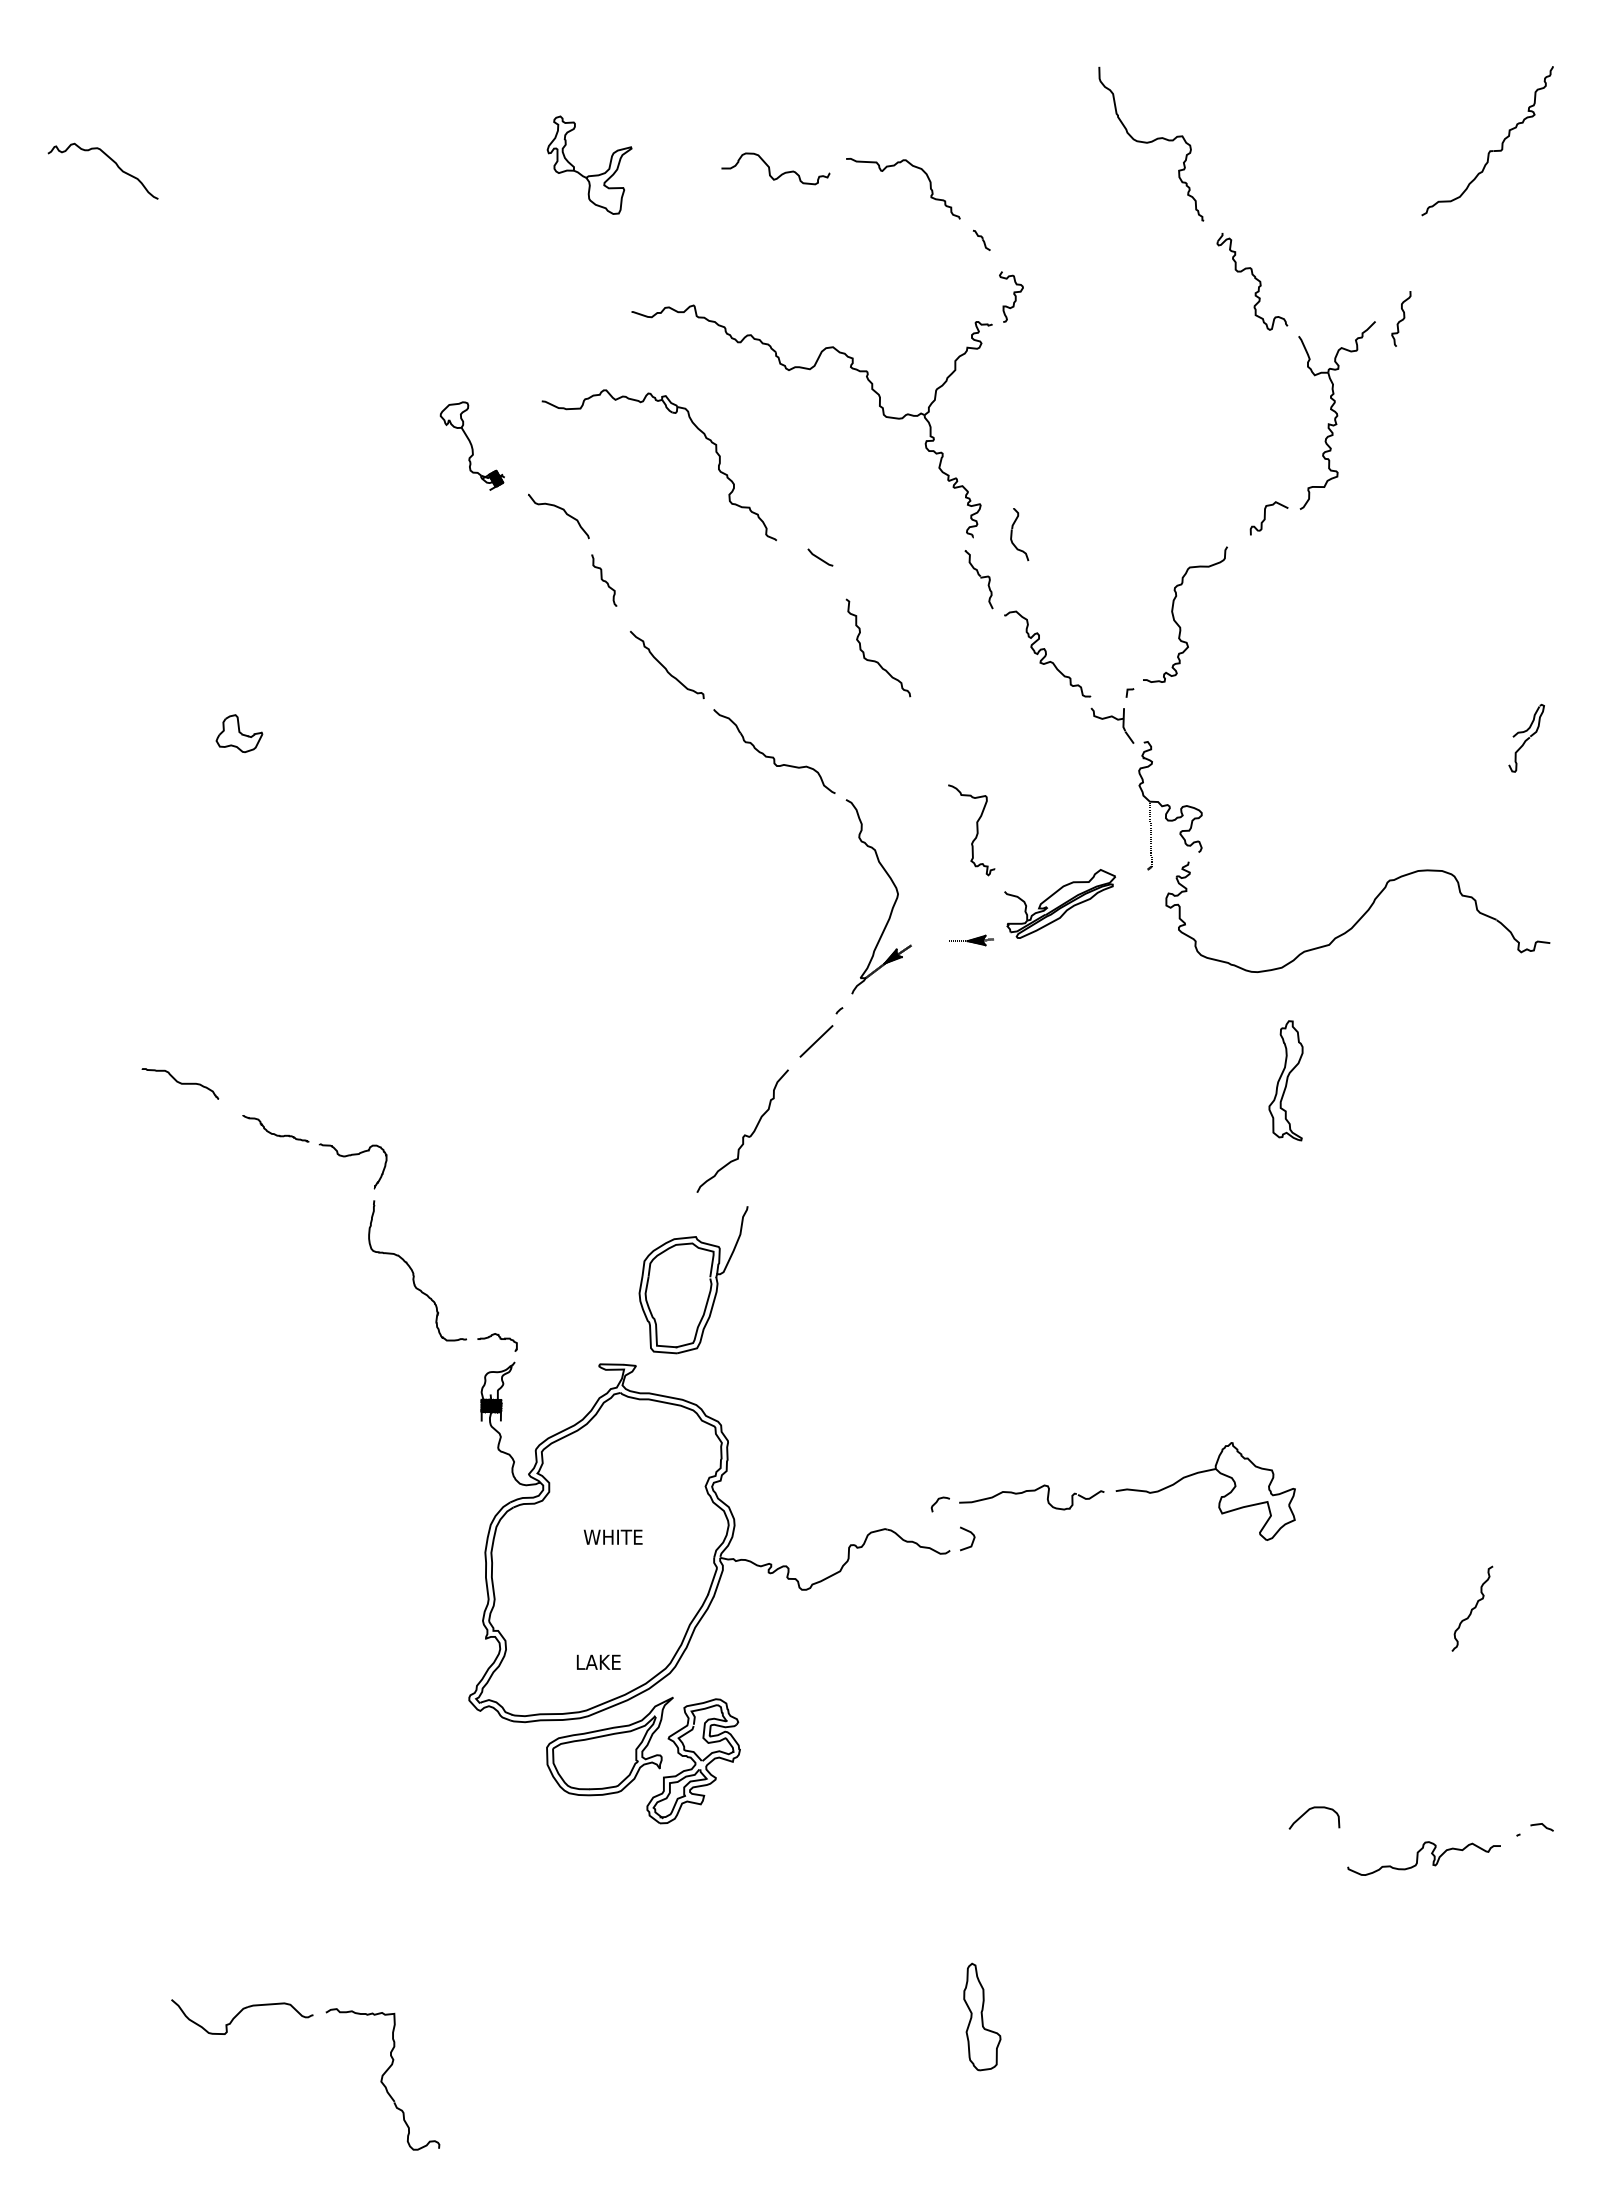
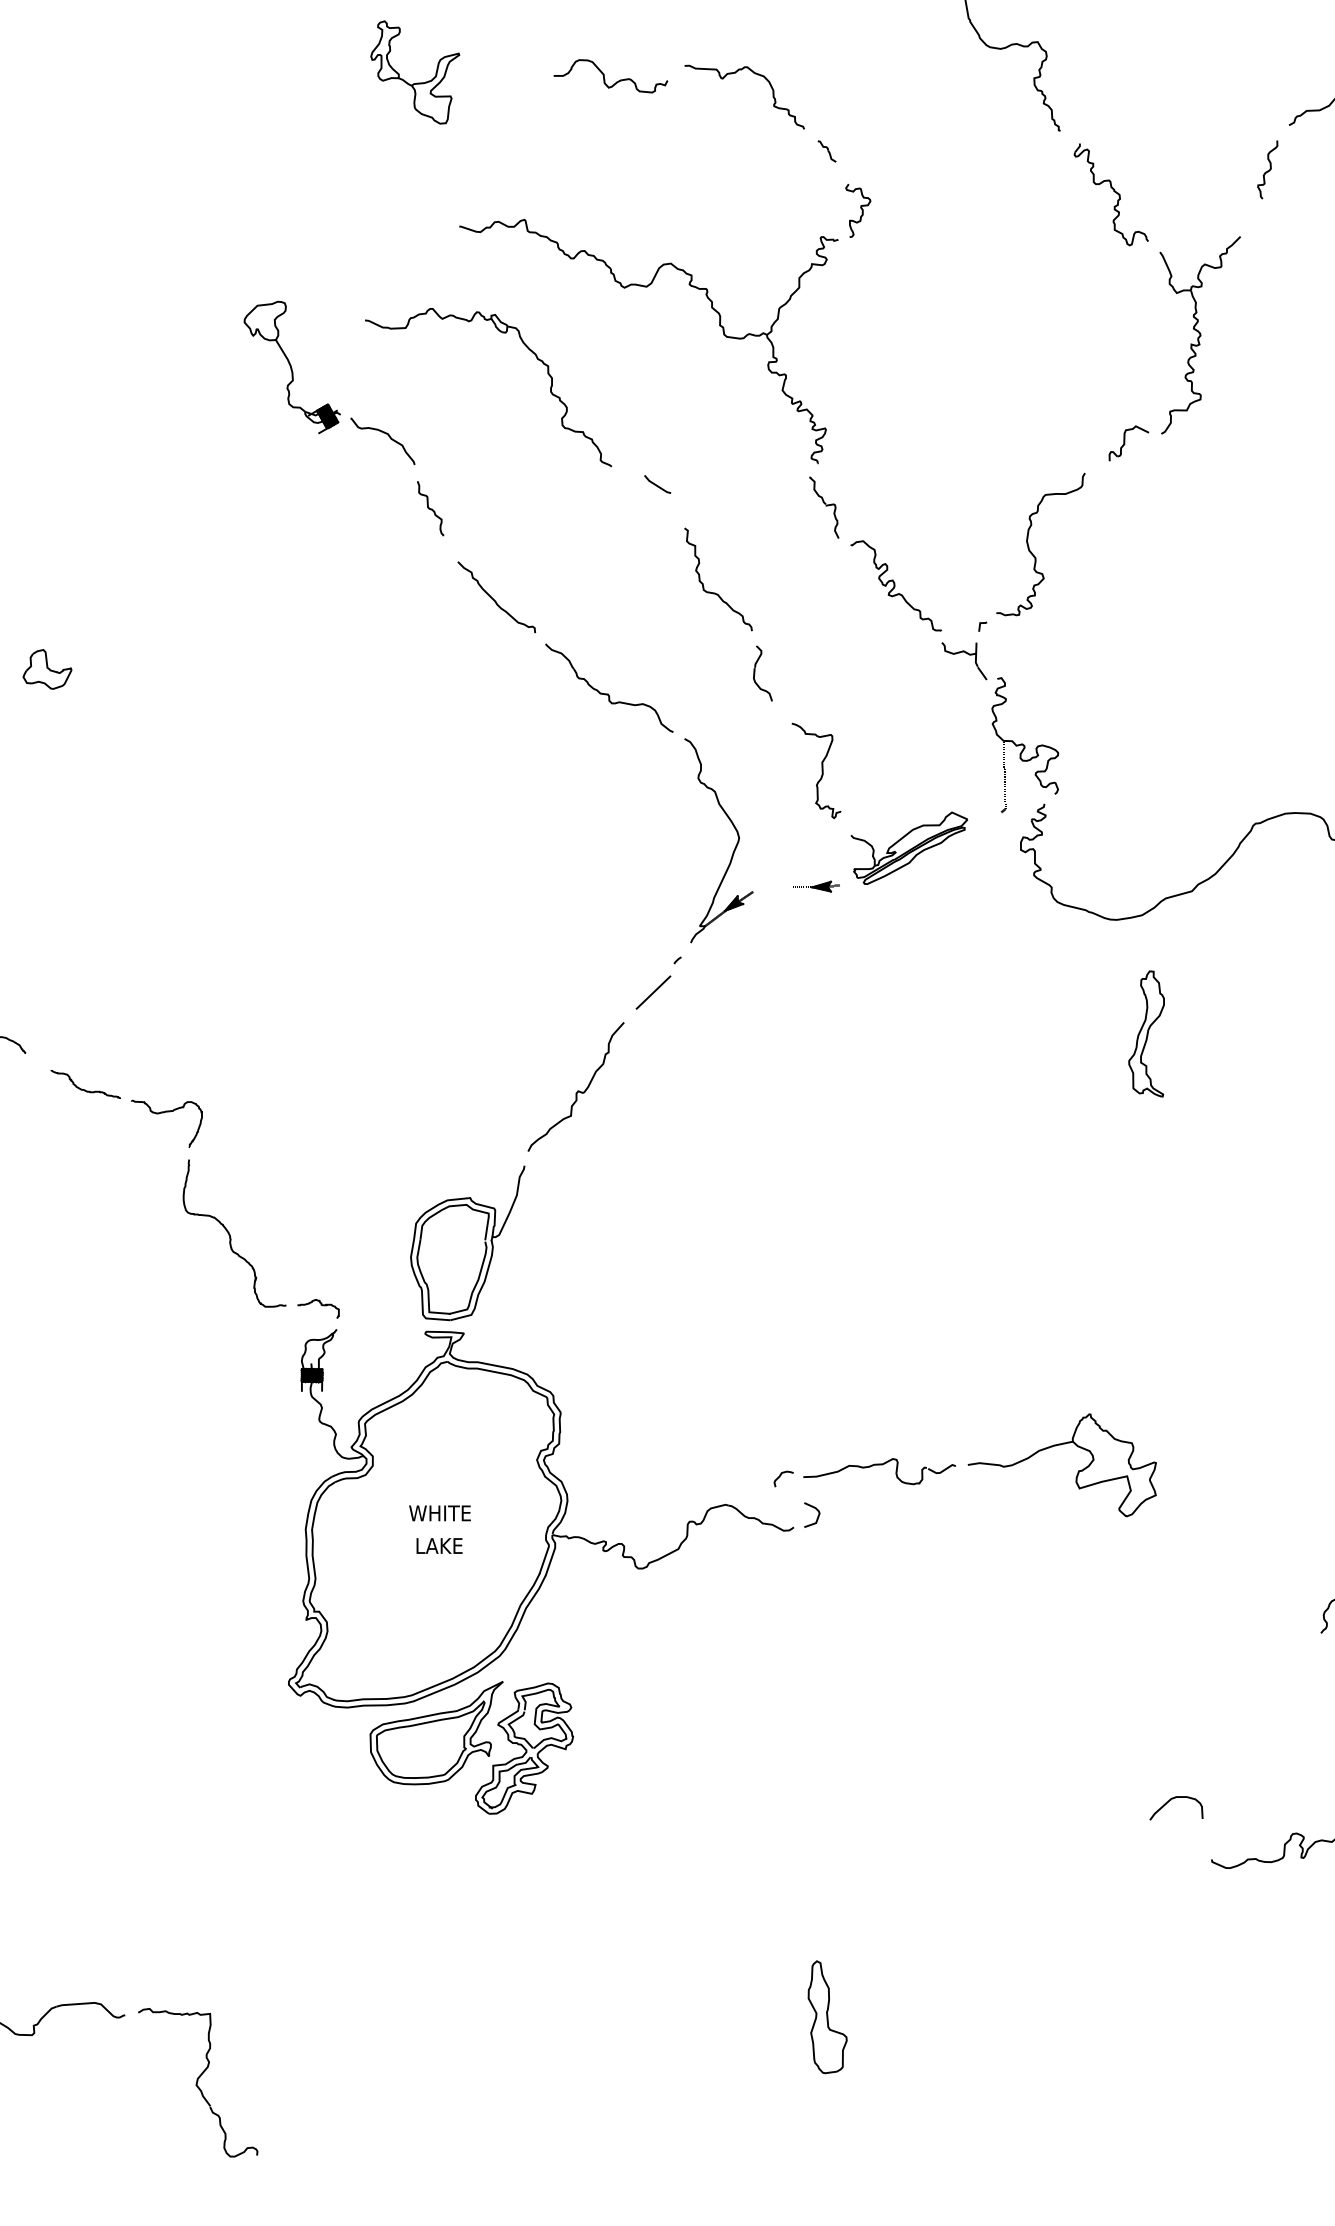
curve: (1402, 318) -> (1268, 169), moved
part: (472, 445) -> (292, 366), size x1.43
part: (1012, 534) -> (755, 673), moved
part: (693, 1280) -> (467, 1243), moved
text: (598, 1661) -> (439, 1545), moved

